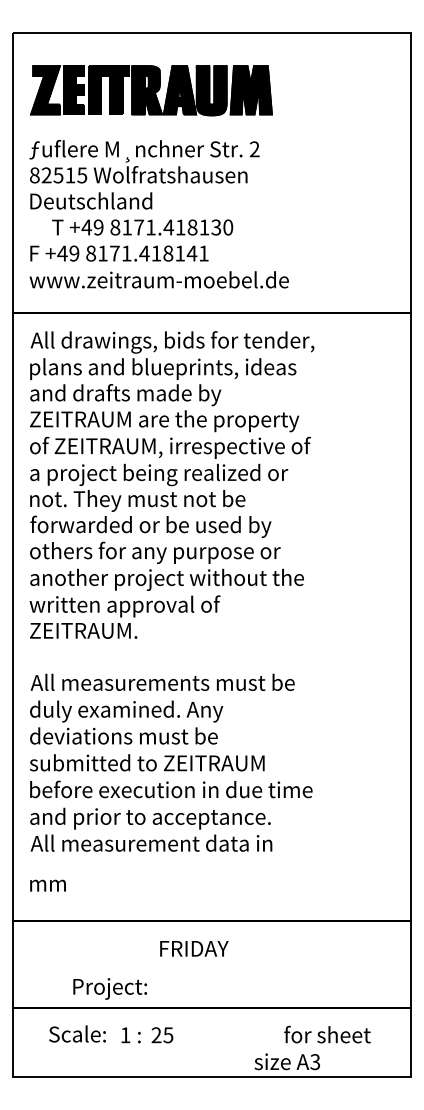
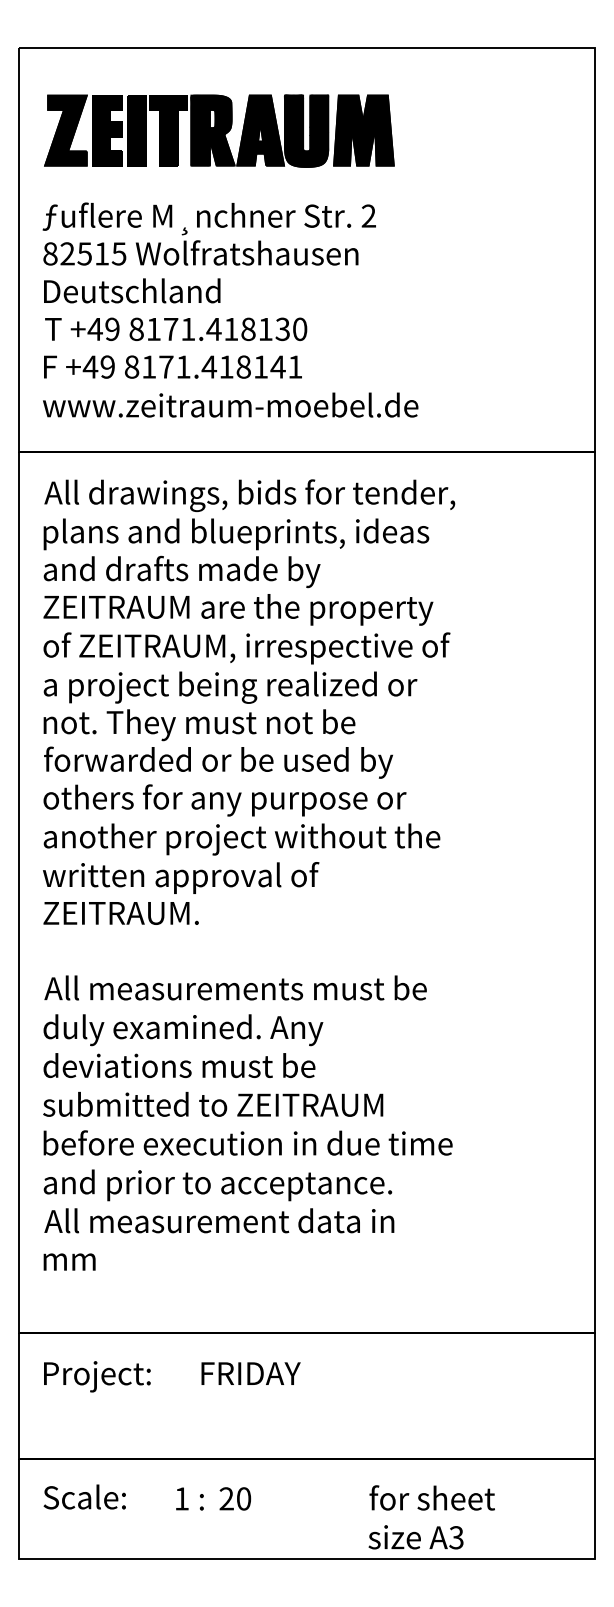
text: (142, 227) -> (175, 329), moved
text: (47, 885) -> (68, 1261), moved
text: (194, 948) -> (251, 1373), moved
text: (109, 988) -> (96, 1376), moved
text: (77, 1033) -> (84, 1496), moved
text: (327, 1034) -> (432, 1497), moved
text: (168, 1035) -> (244, 1499), 25 -> 20

